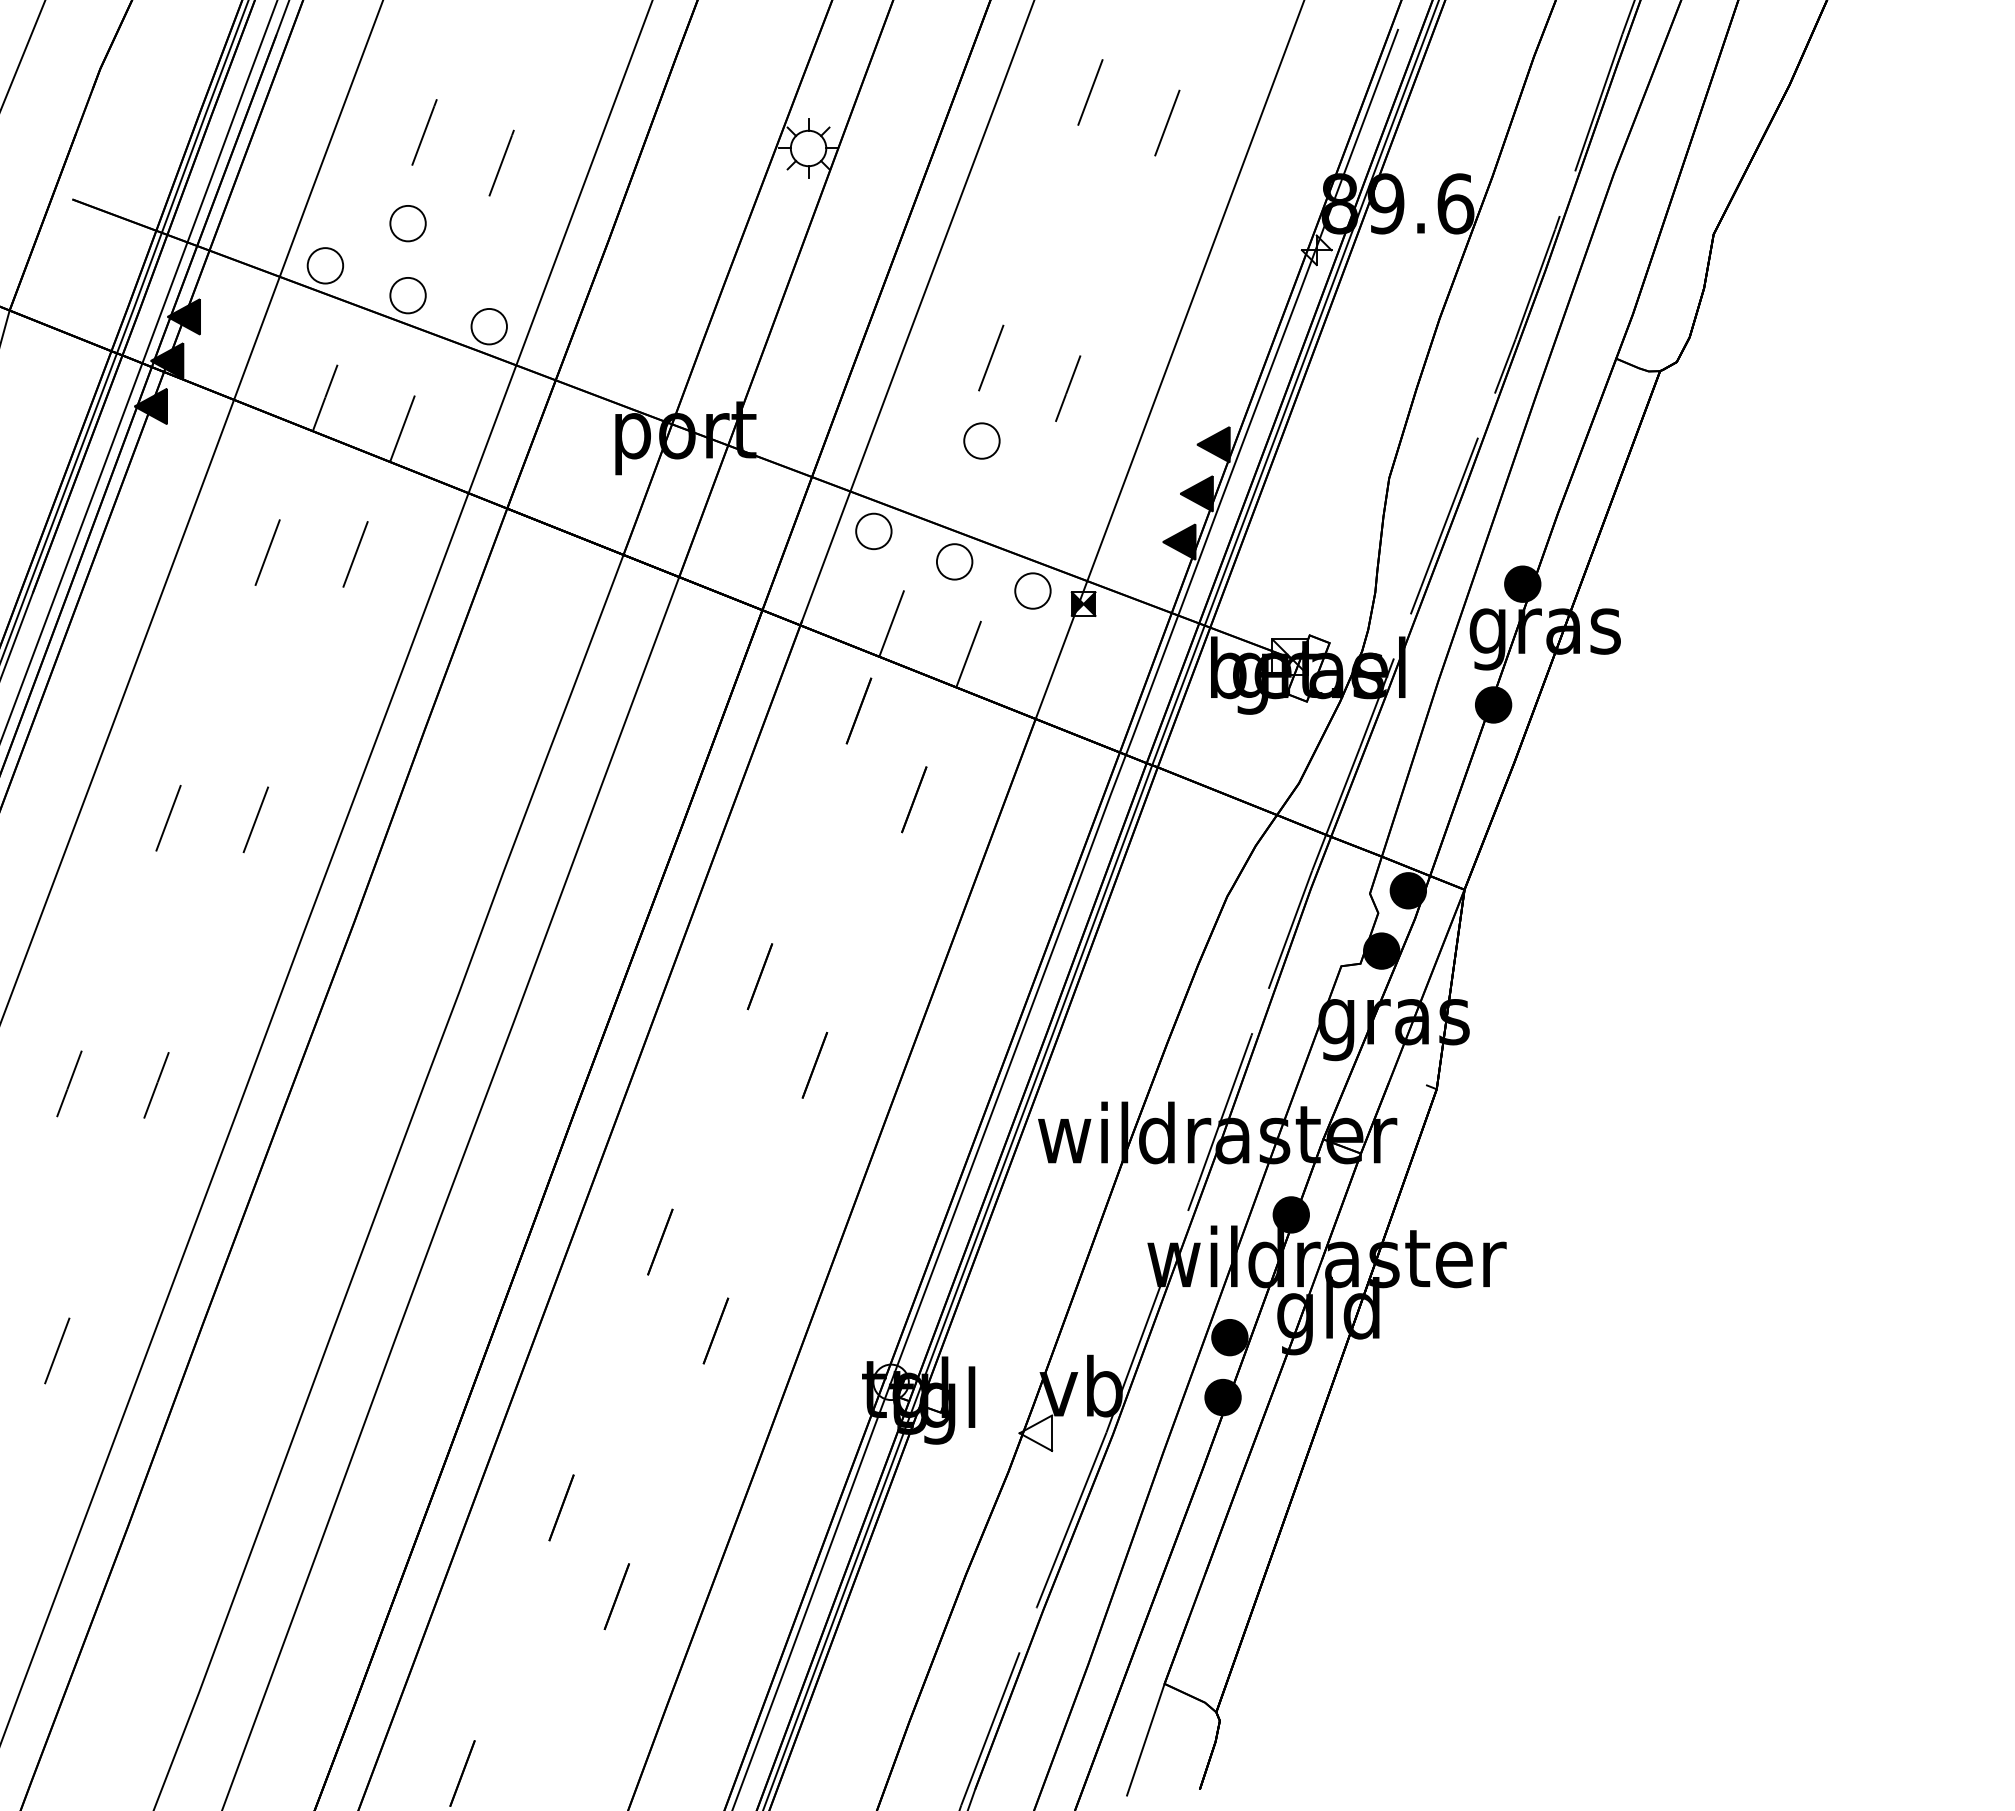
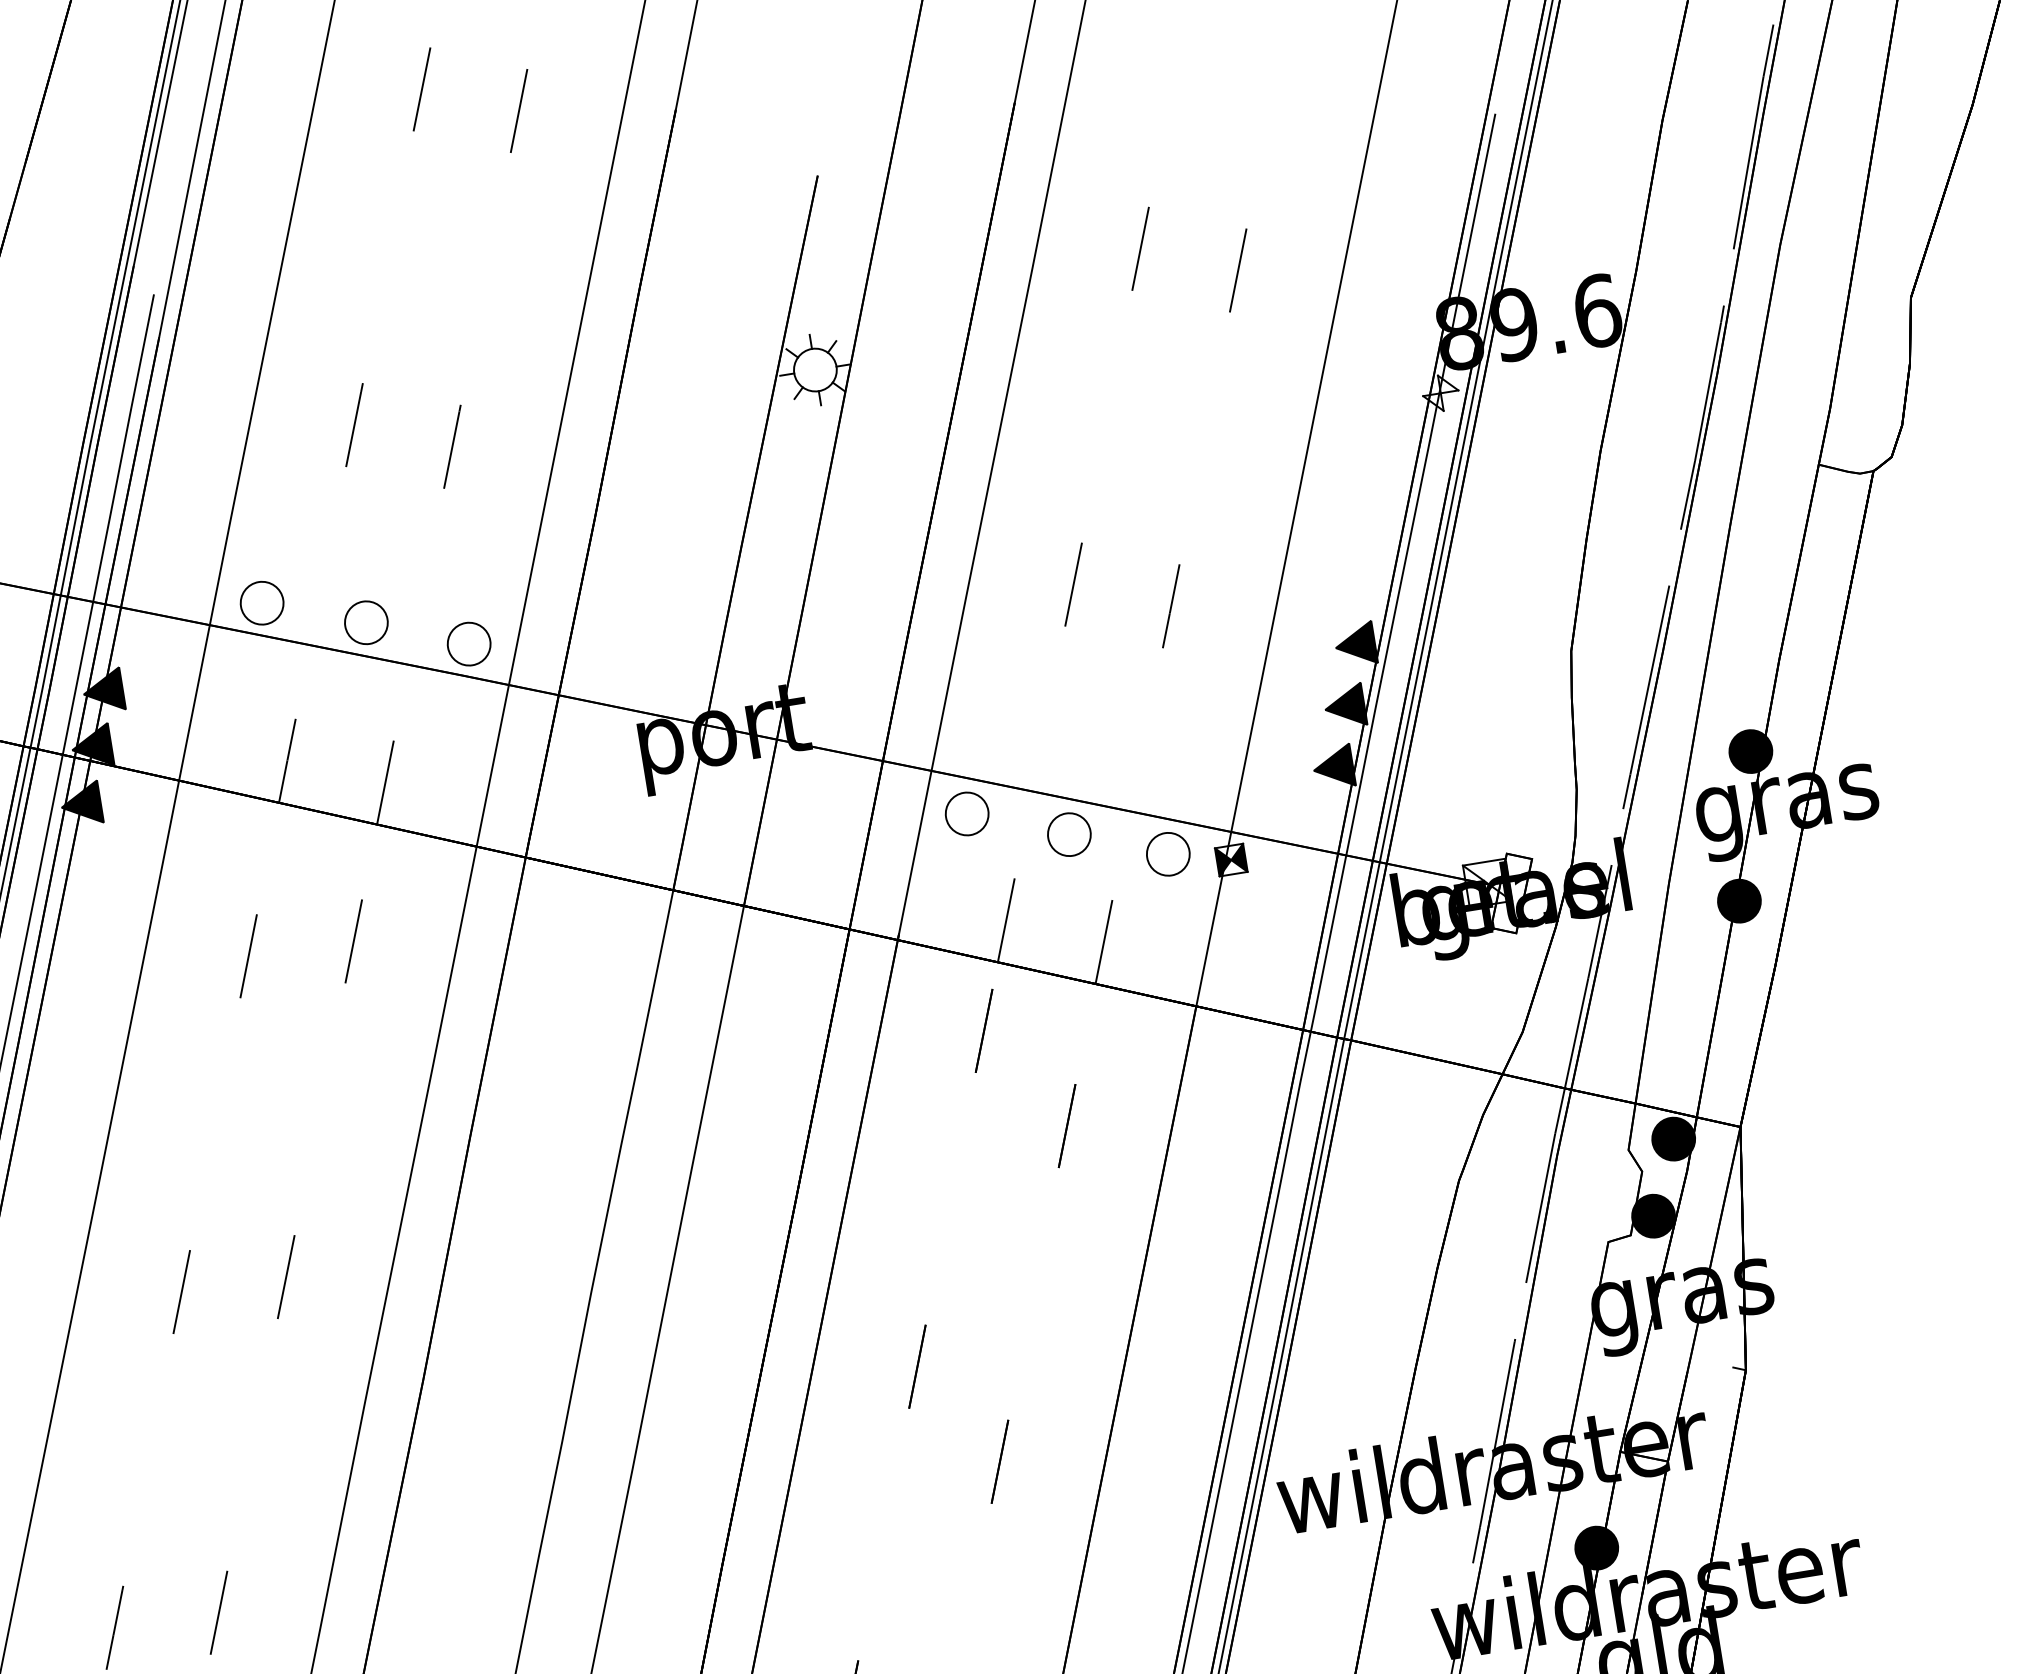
part: (407, 223) -> (351, 536), removed
part: (981, 440) -> (1077, 684), removed

